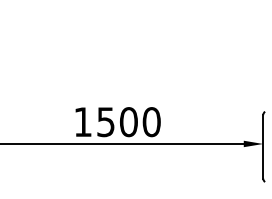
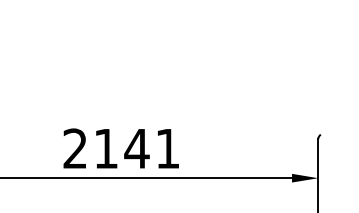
text: (117, 122) -> (121, 149), 1500 -> 2141

